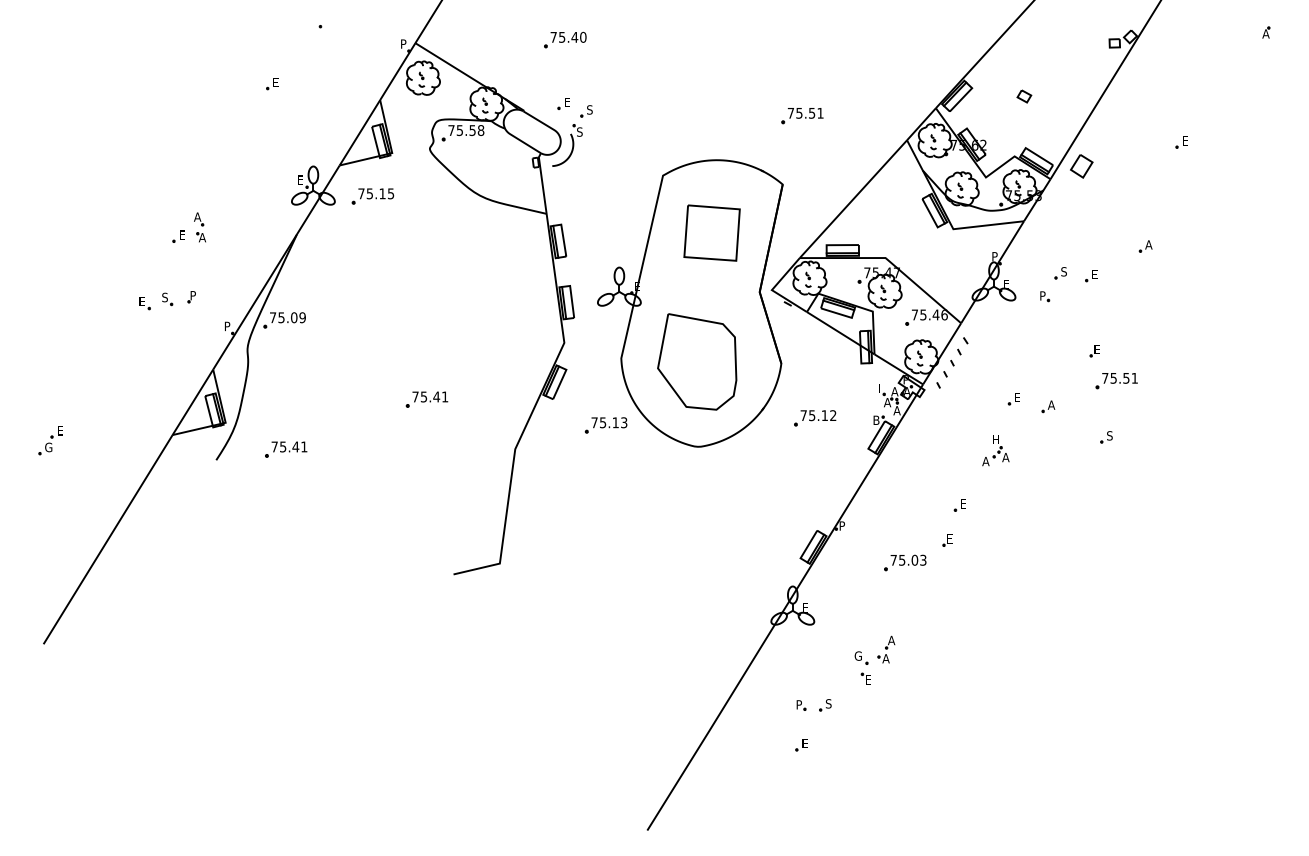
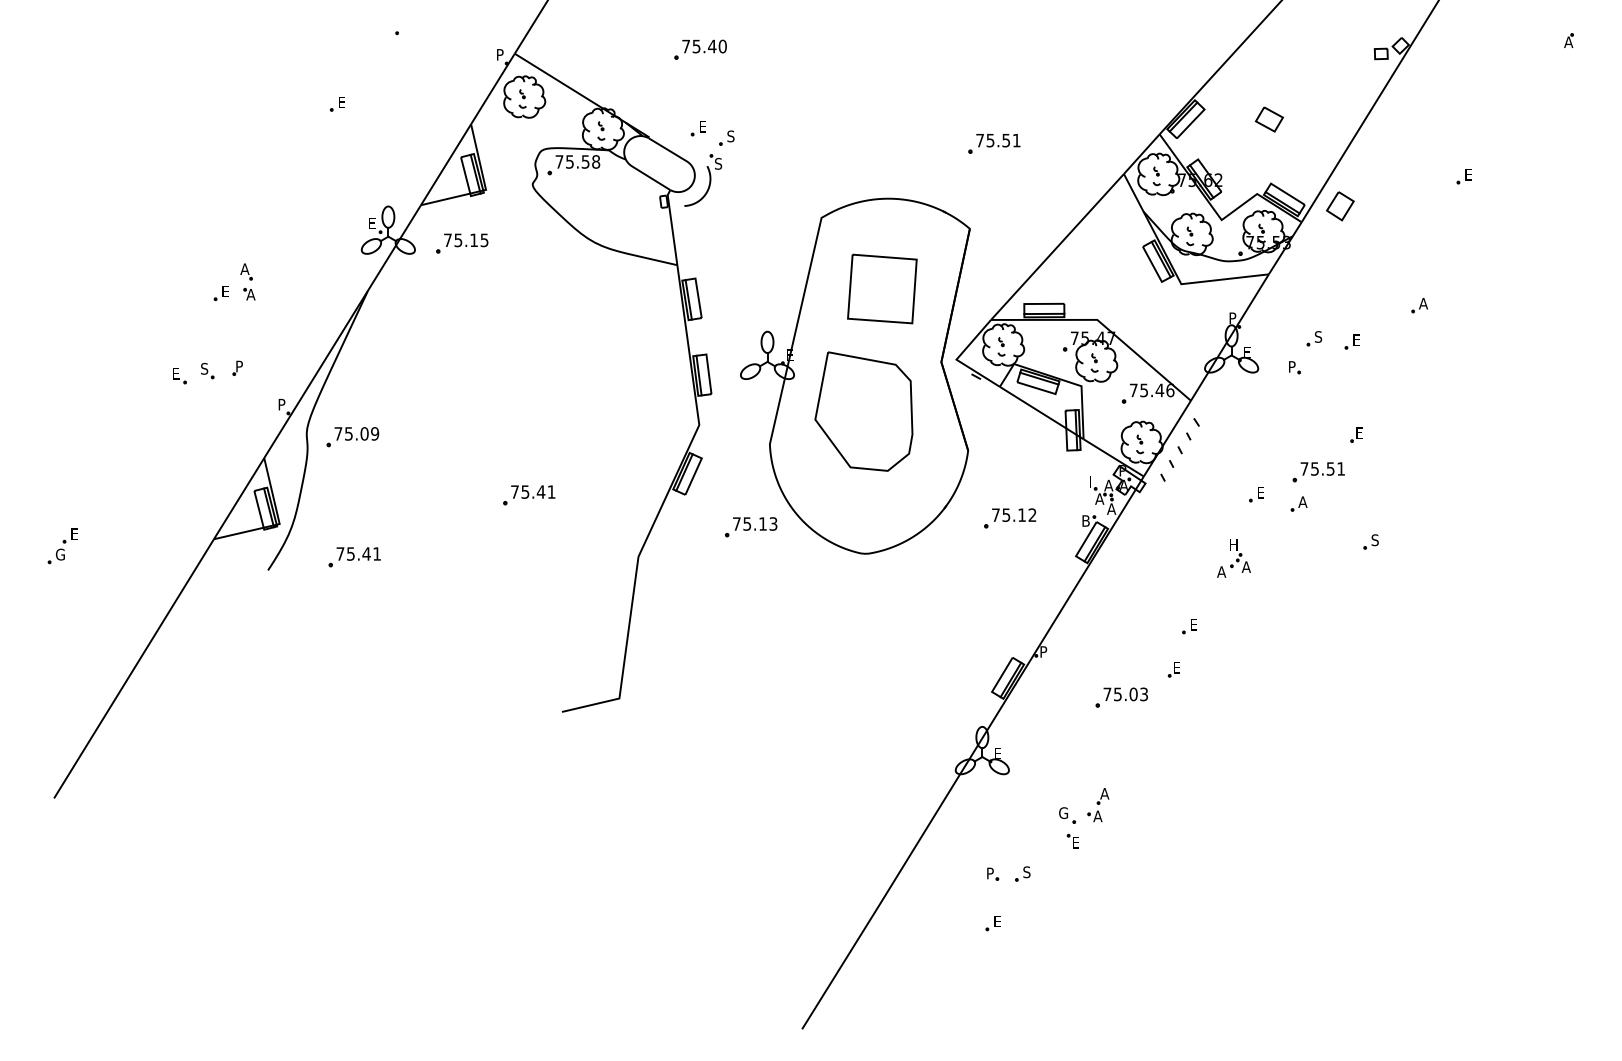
part: (1023, 96) -> (1268, 119), size x1.6
part: (284, 320) -> (352, 437), moved
part: (696, 361) -> (863, 411), moved
part: (1116, 381) -> (1318, 472), moved

